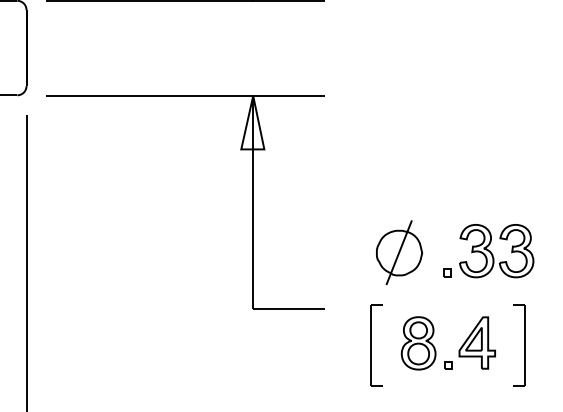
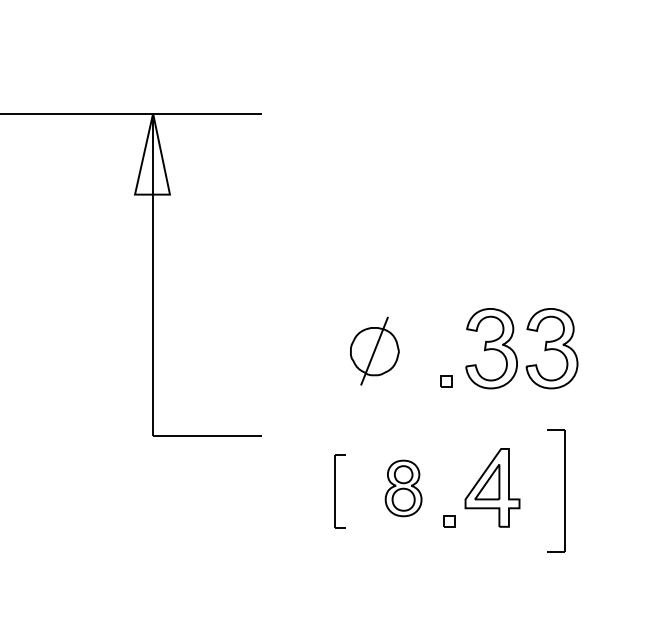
part: (399, 252) -> (374, 350), size x0.7
part: (418, 343) -> (403, 488), size x0.7
part: (376, 345) -> (339, 491), size x0.6

